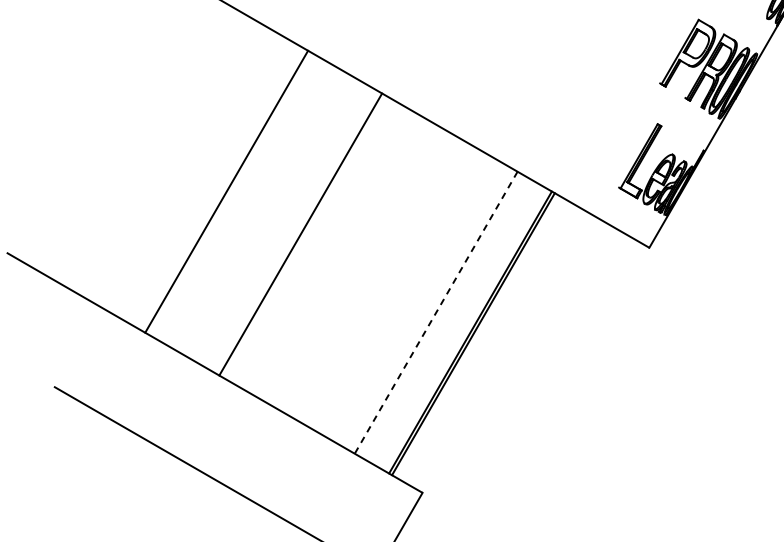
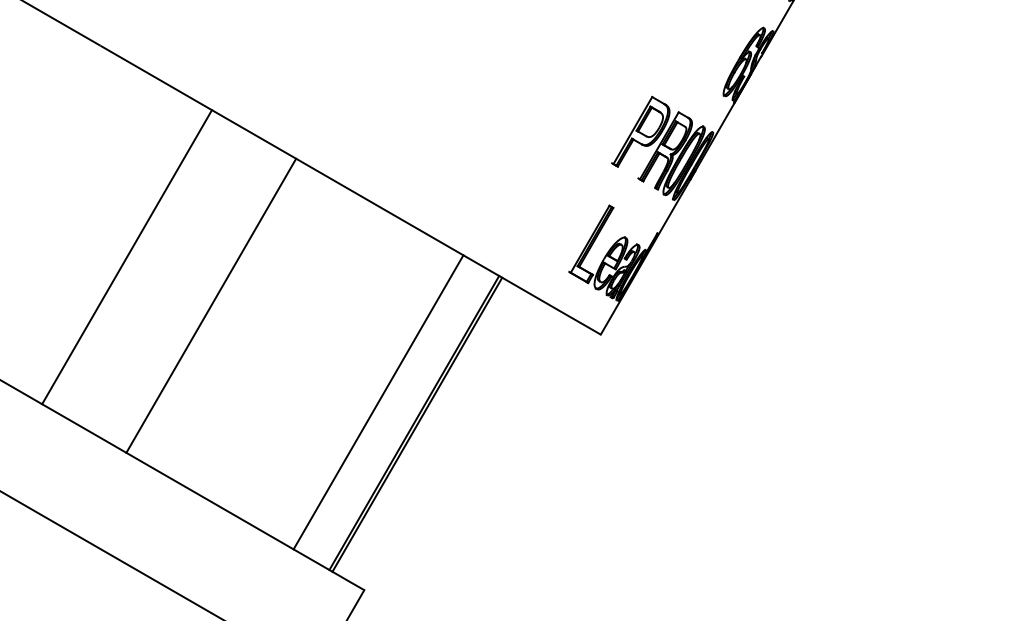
line: (226, 192) -> (126, 257), moved
line: (300, 234) -> (211, 305), moved
line: (436, 312) -> (378, 402), dashed -> solid

